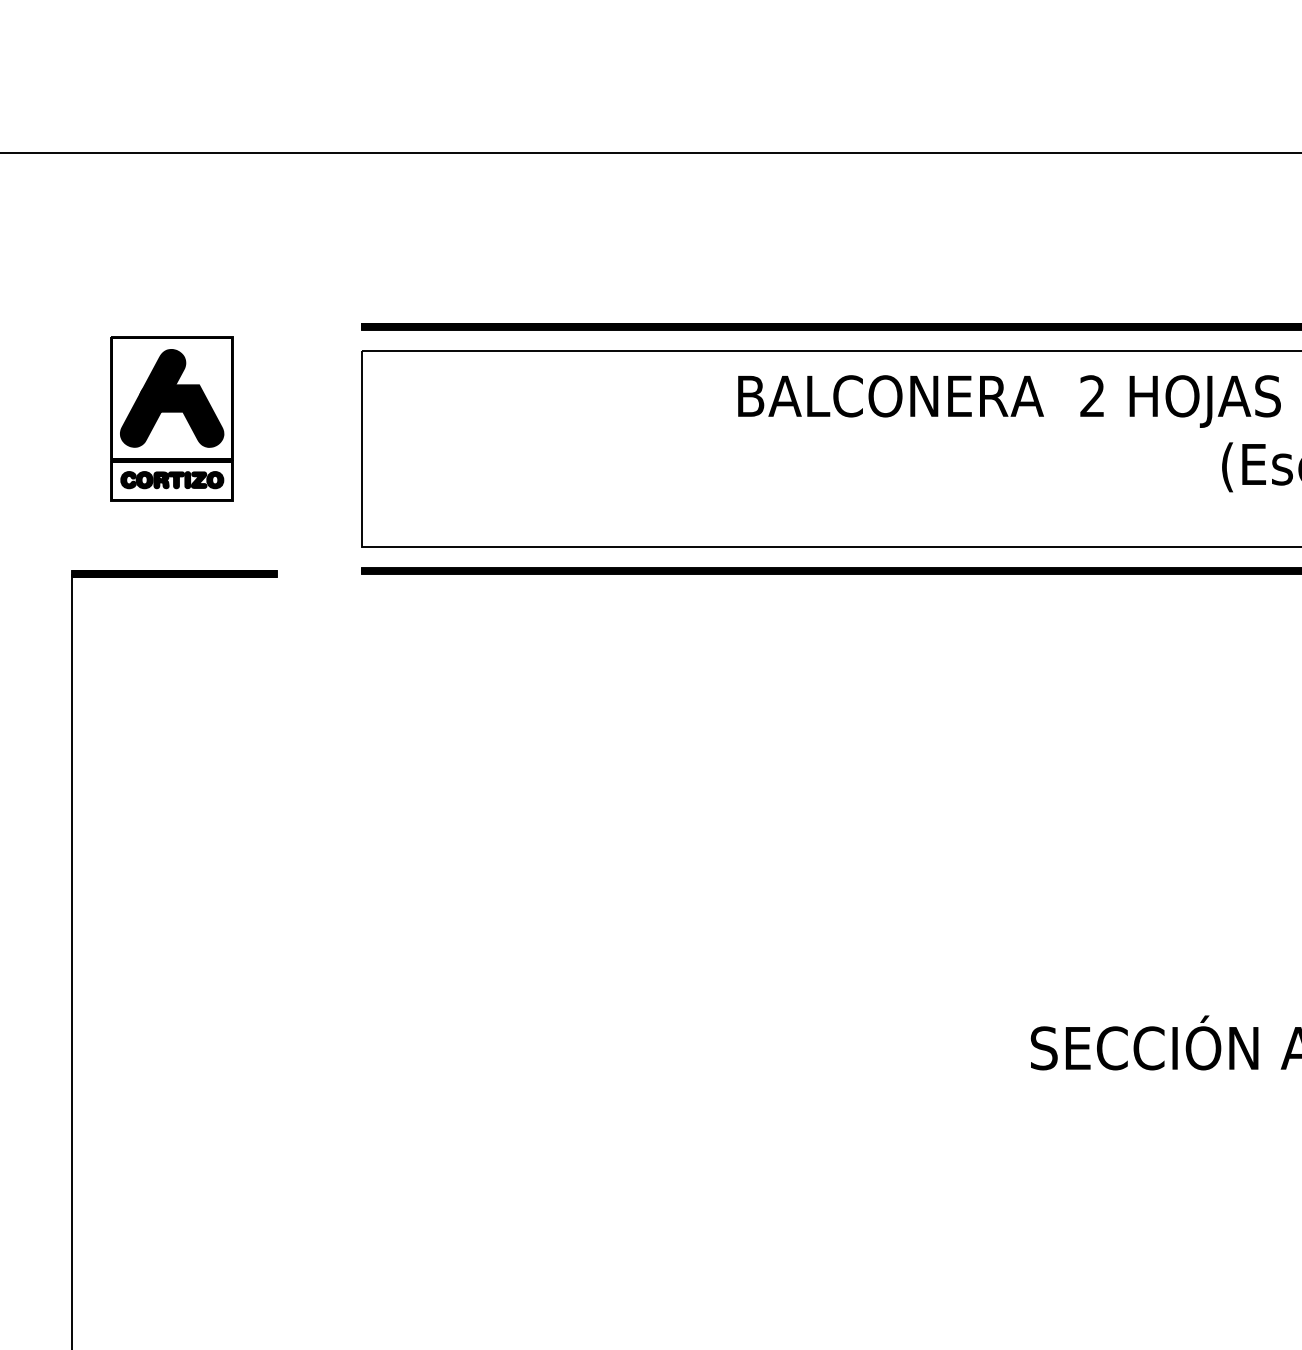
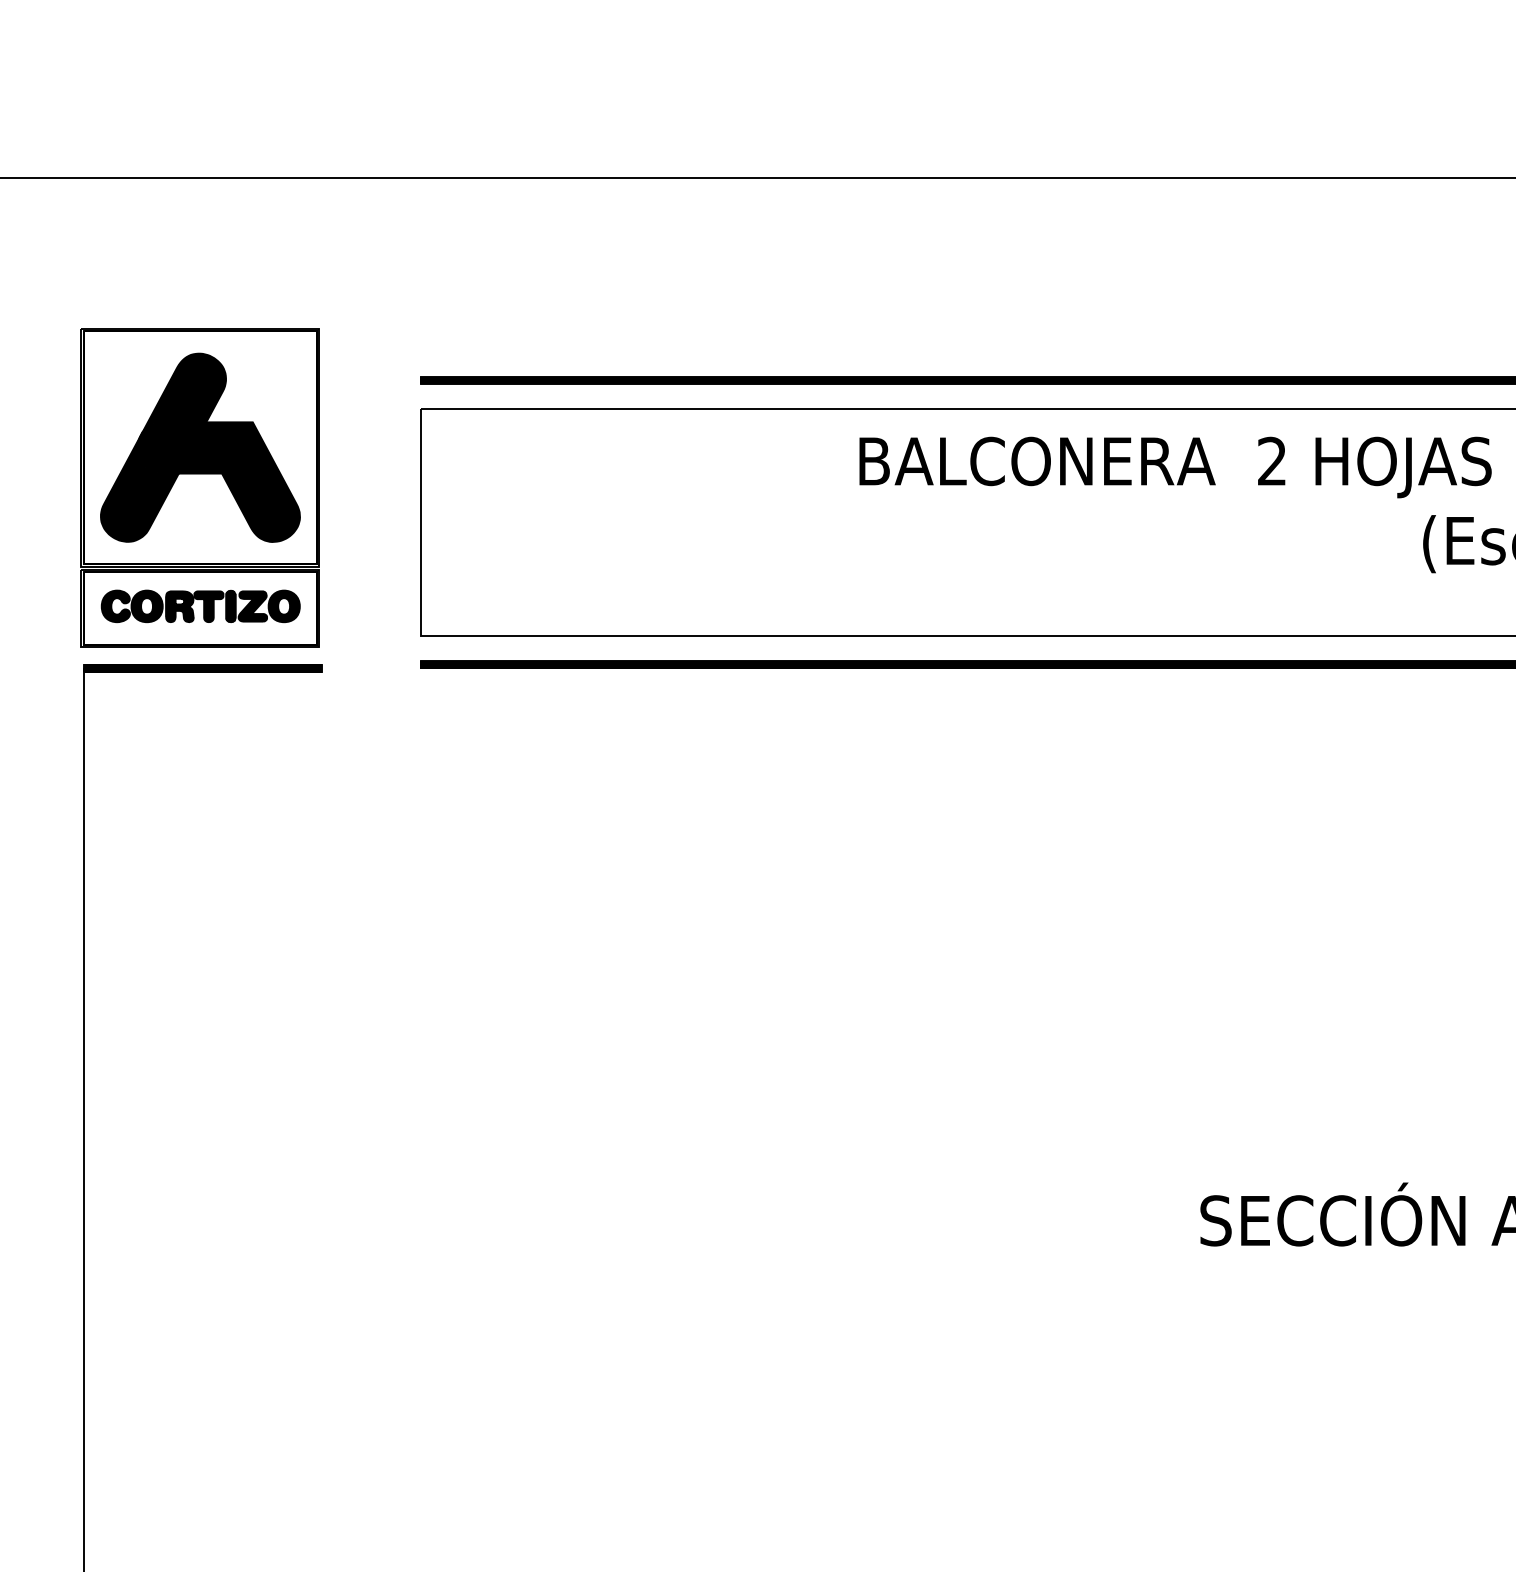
part: (171, 418) -> (199, 487), size x1.67

